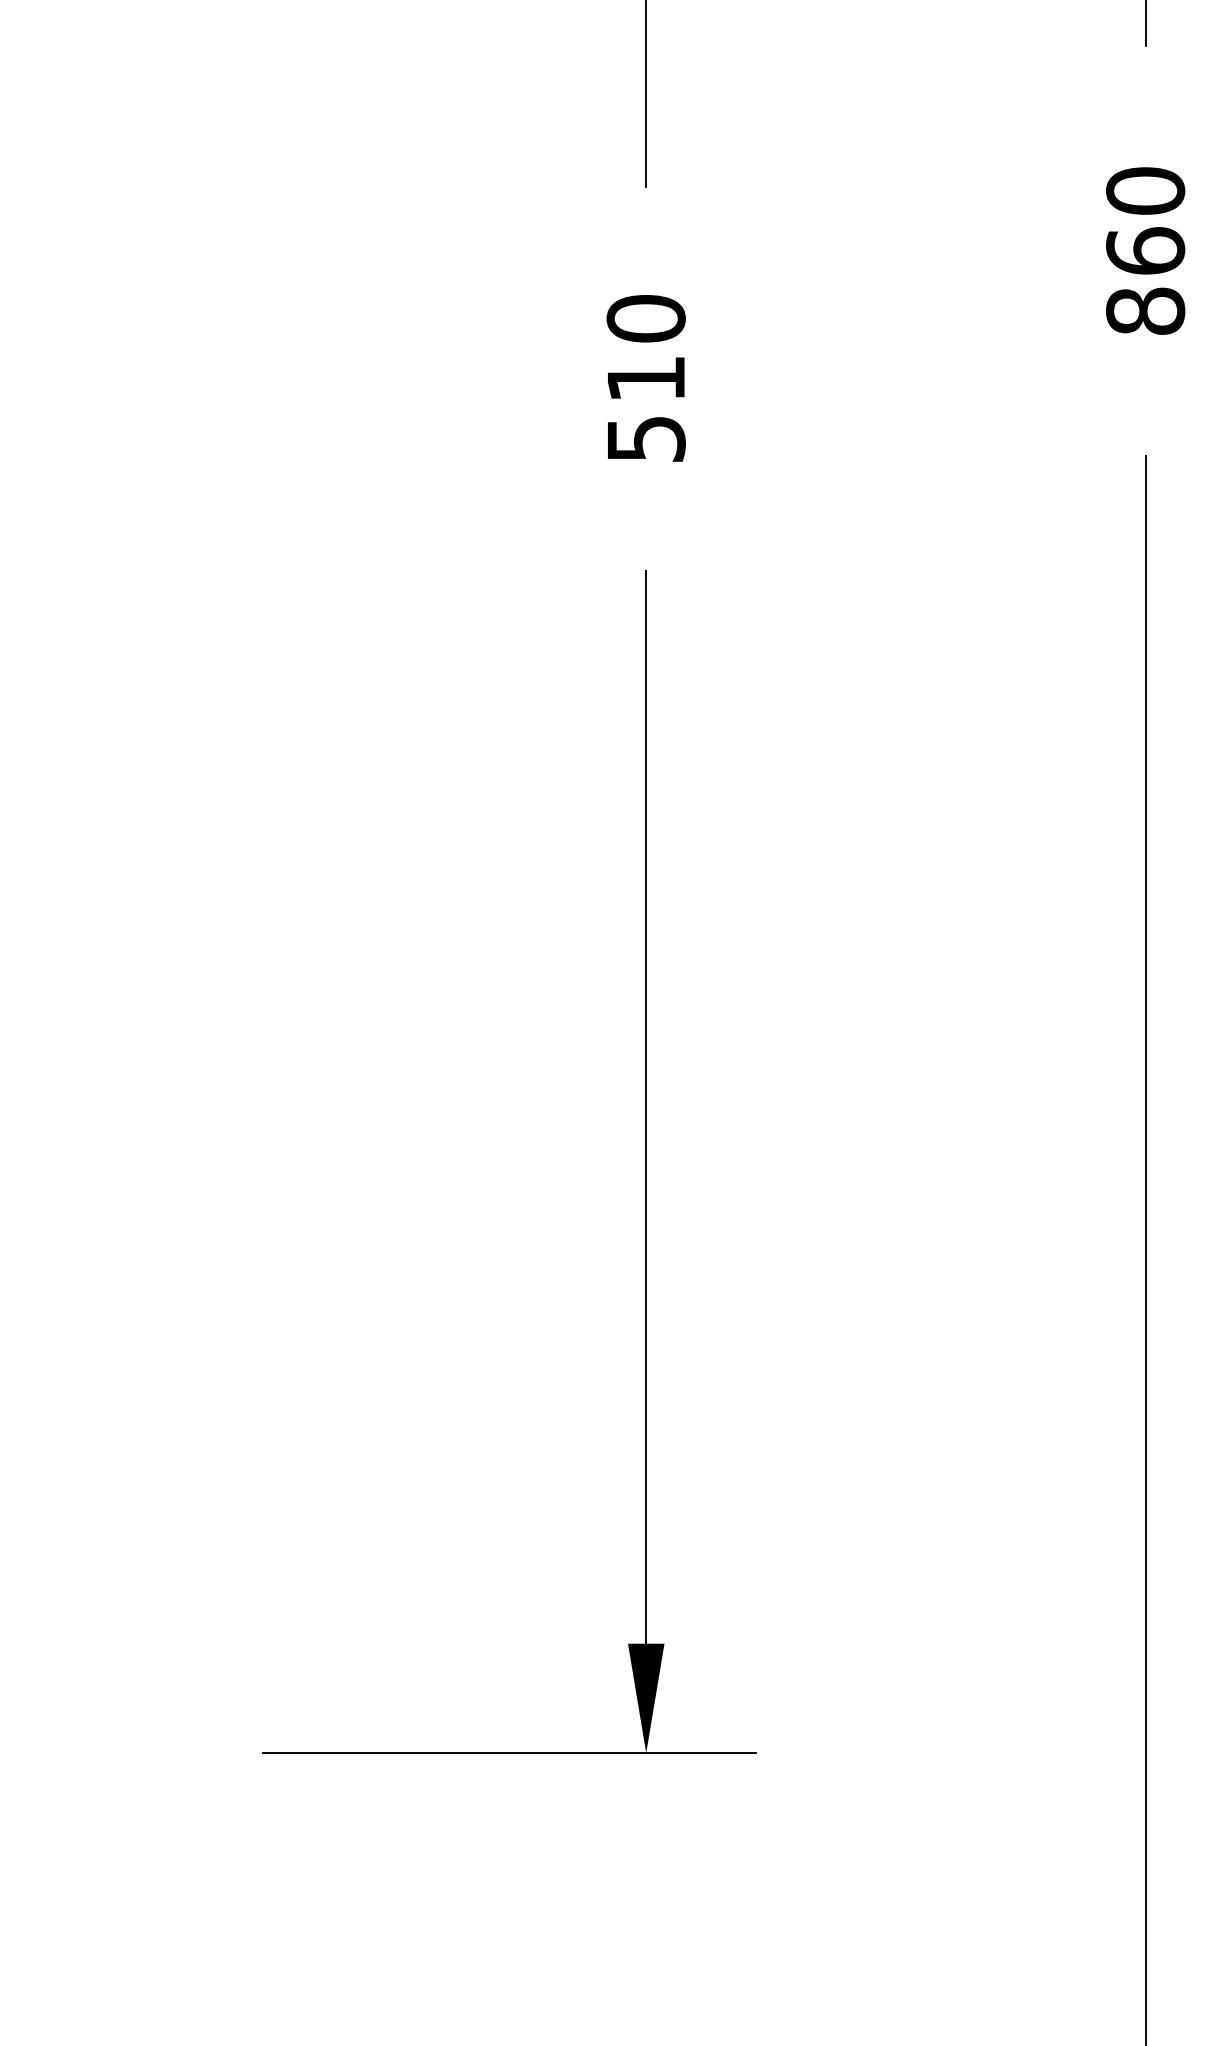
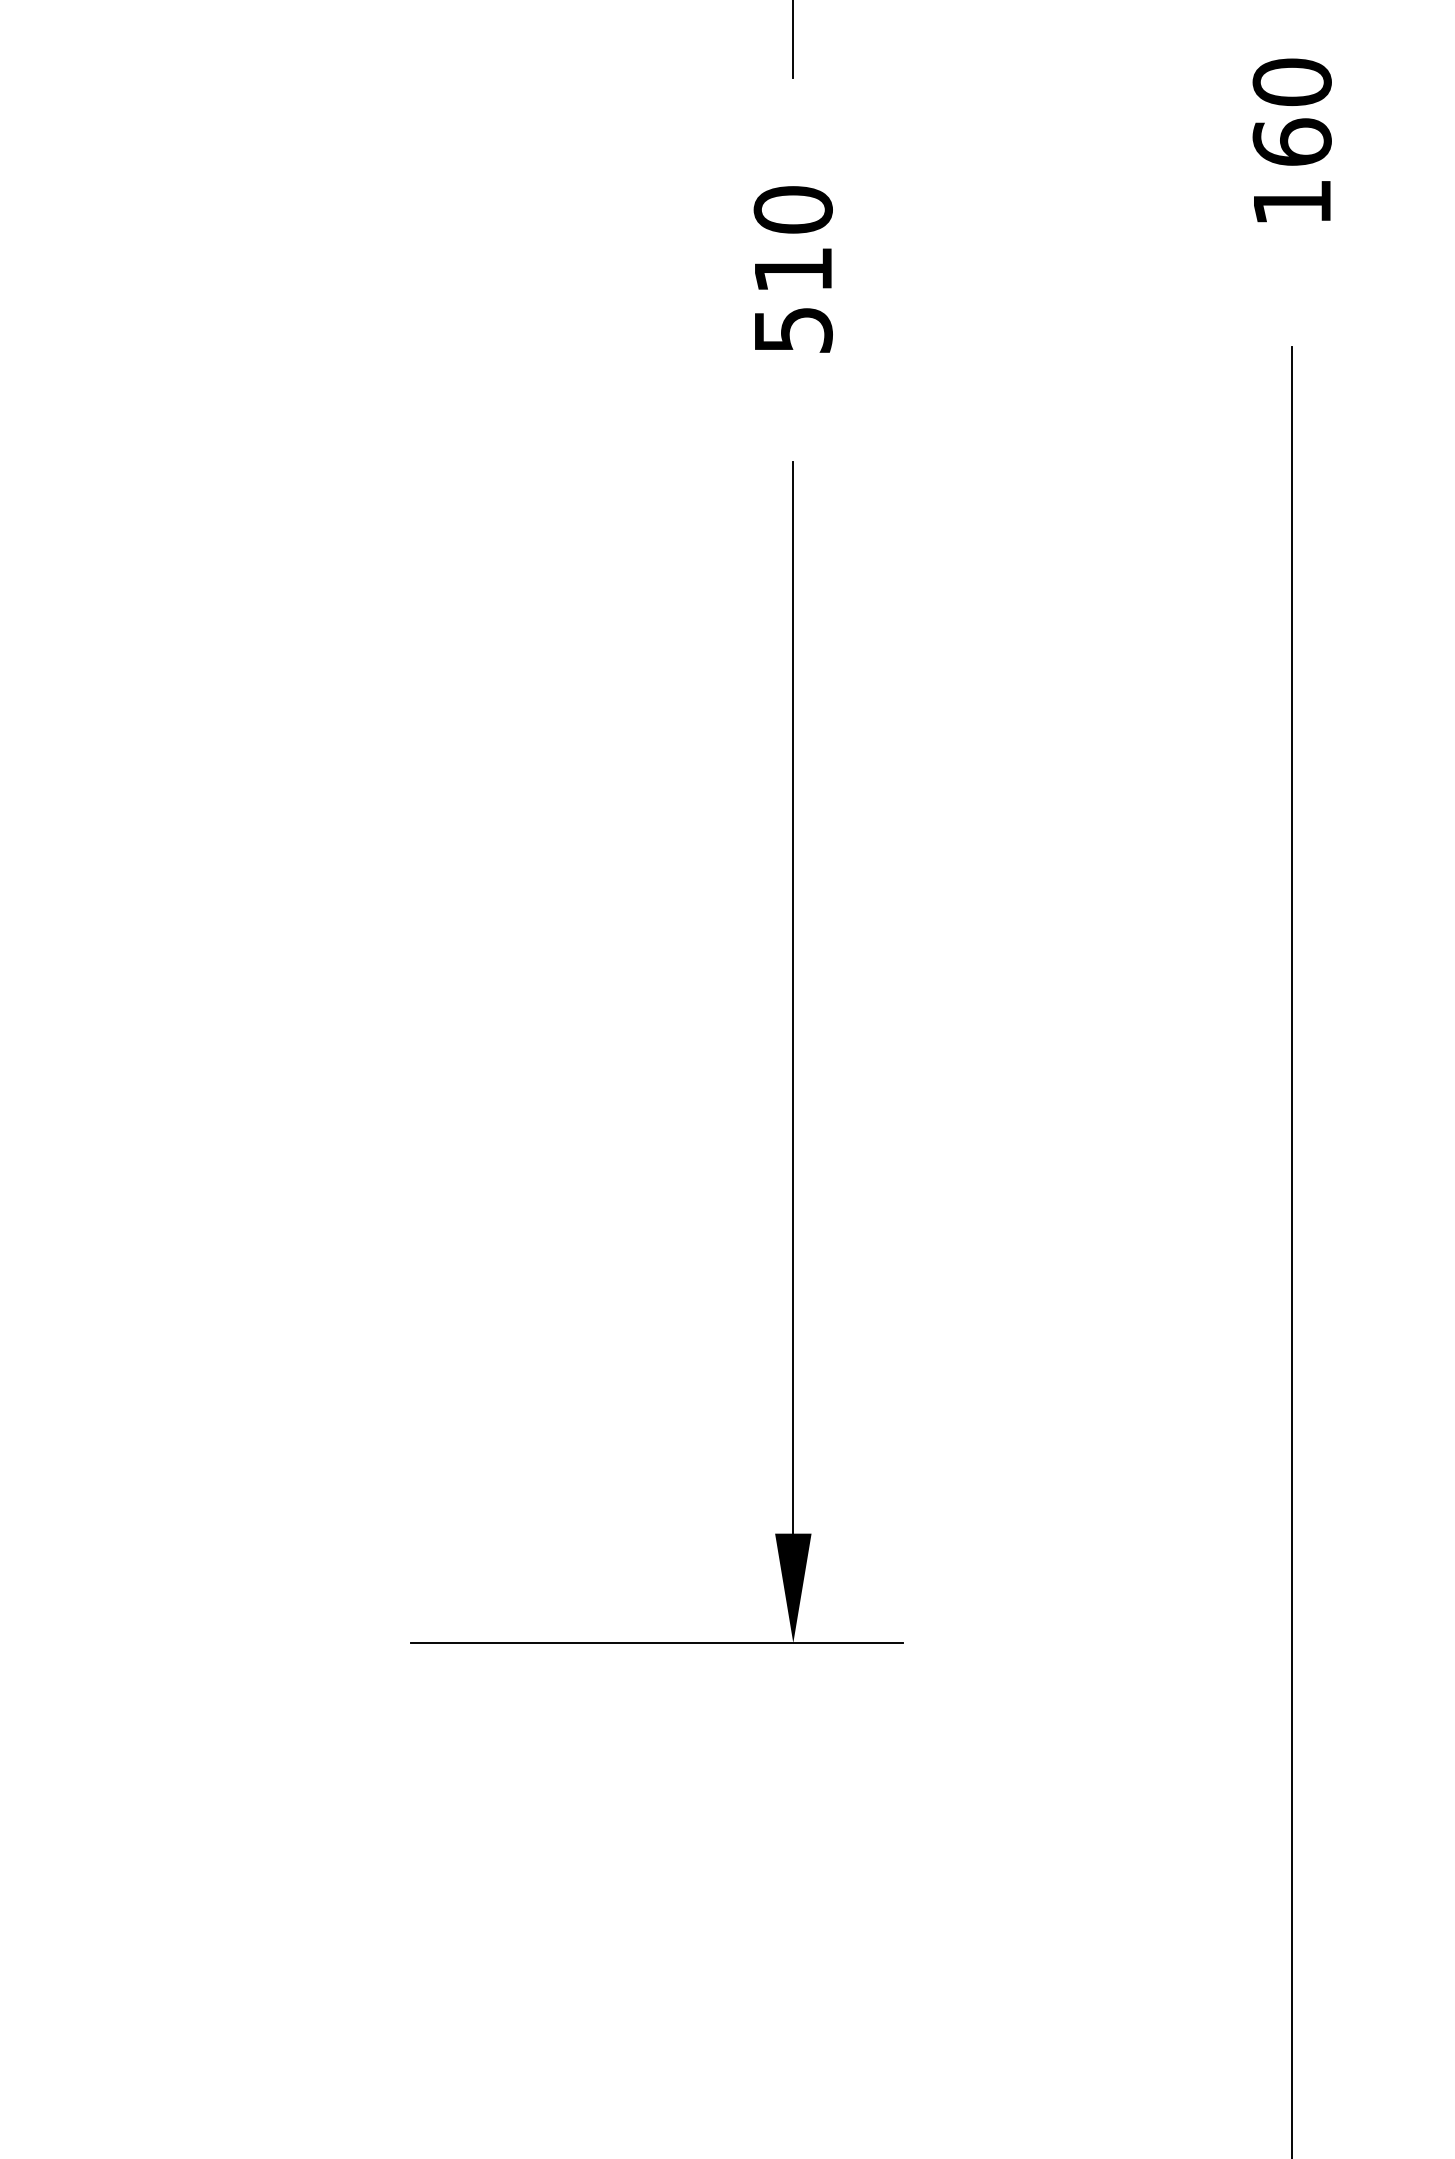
text: (1144, 310) -> (1291, 201), 860 -> 160

